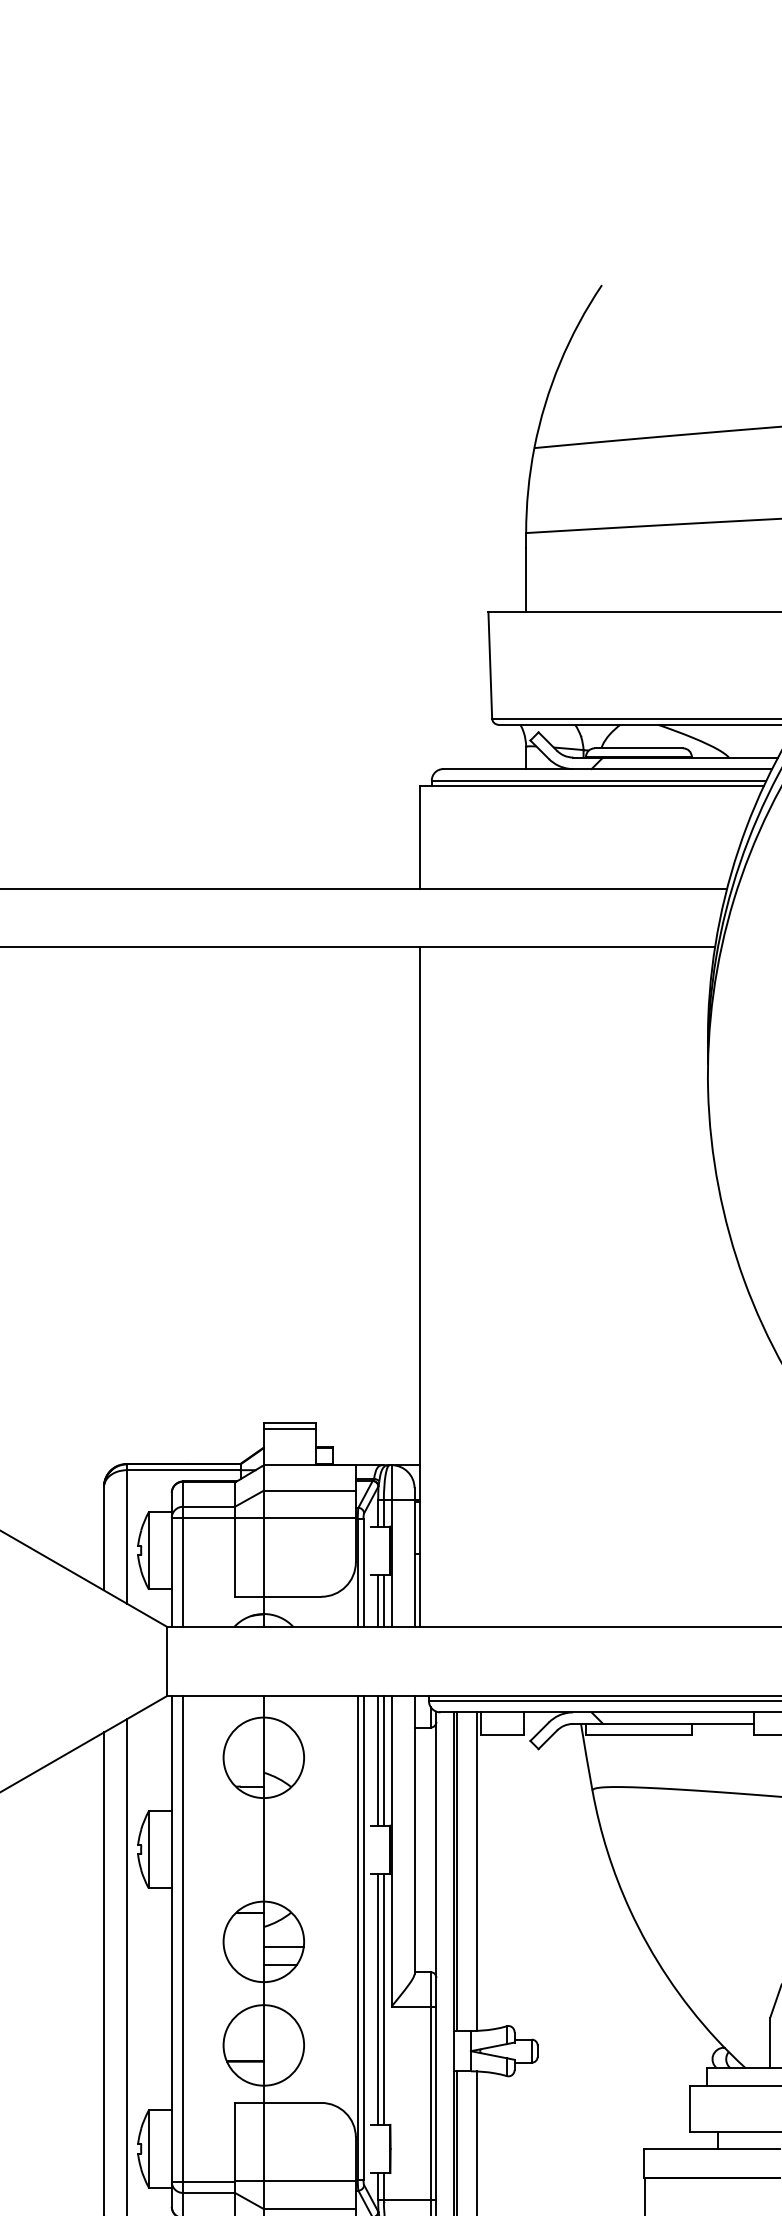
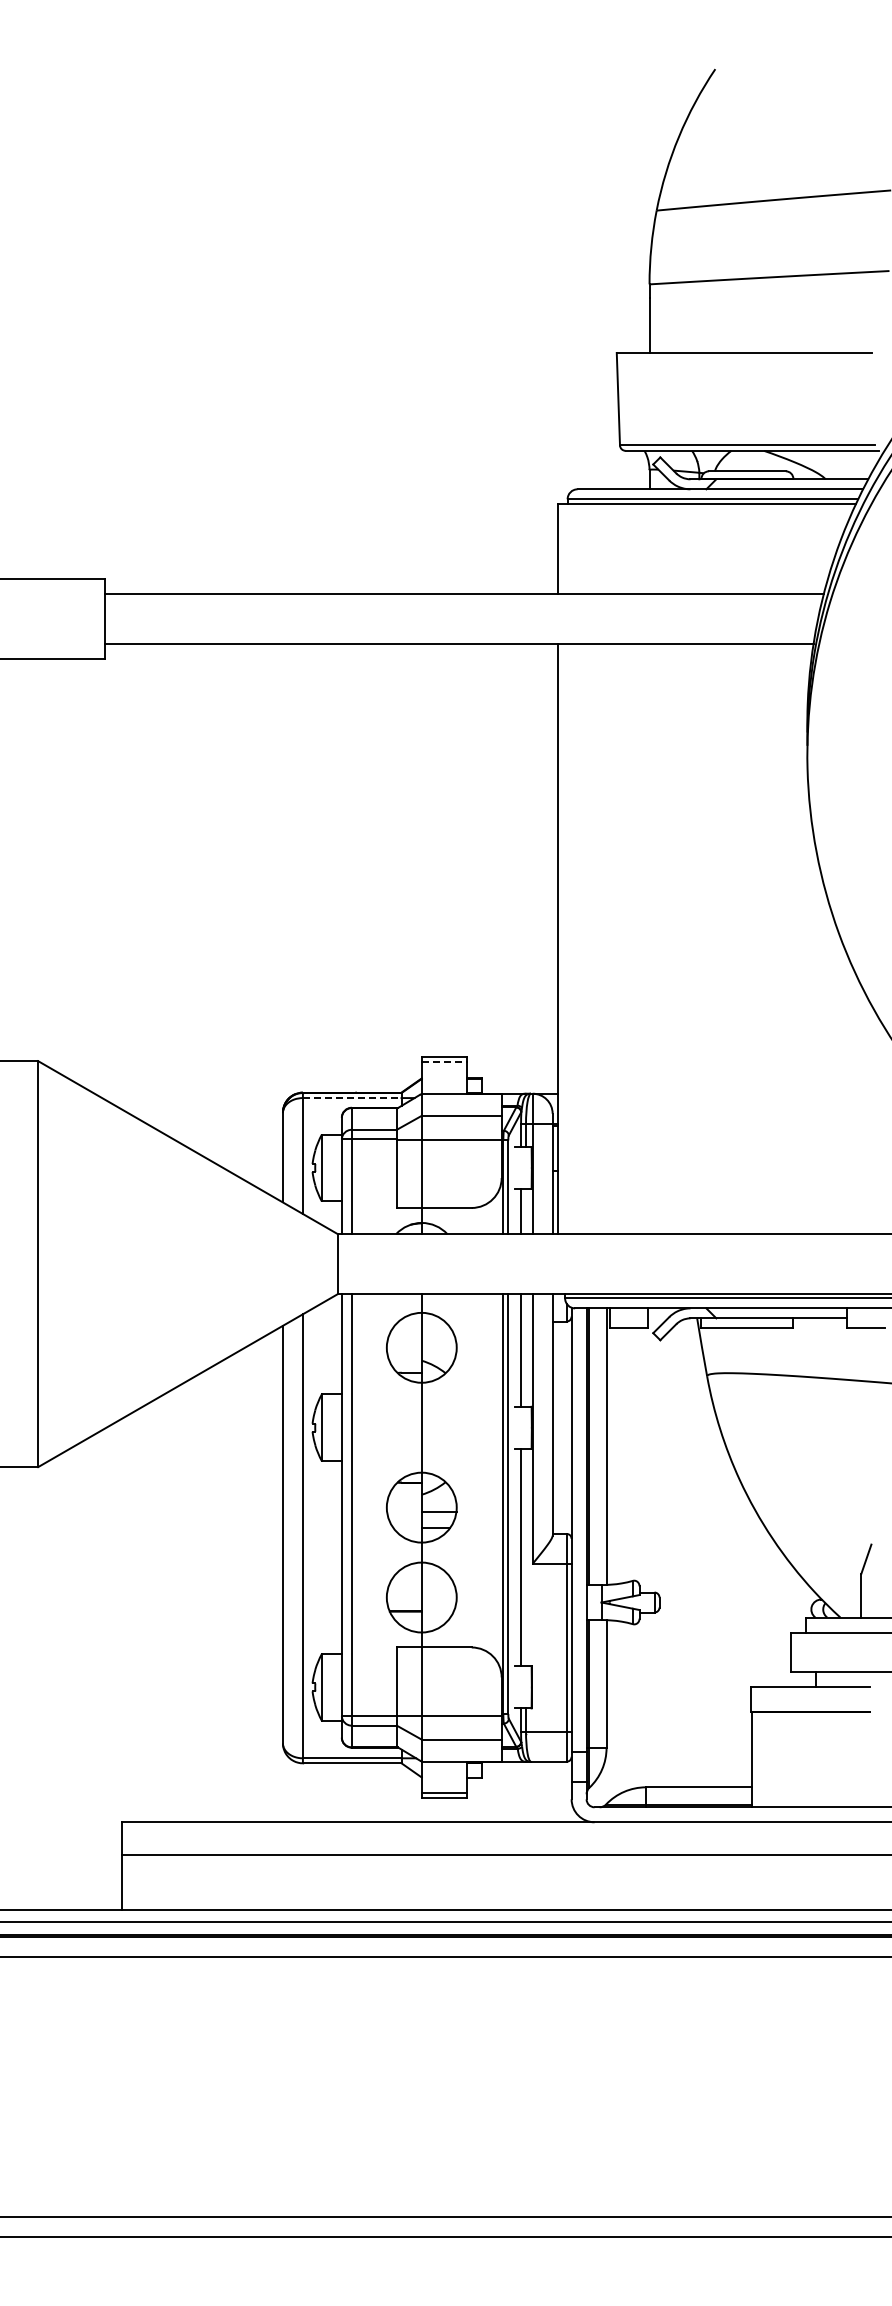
line: (290, 1429) -> (444, 1062), solid -> dashed
line: (184, 1470) -> (352, 1098), solid -> dashed
line: (384, 1600) -> (526, 1211), removed
line: (384, 1760) -> (526, 1350), removed
line: (384, 1999) -> (526, 1557), removed

